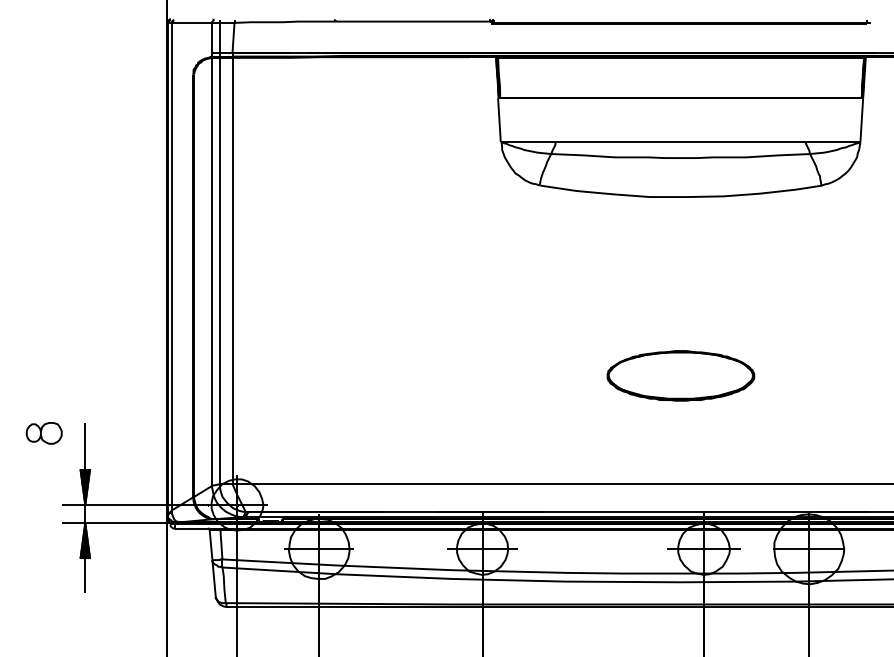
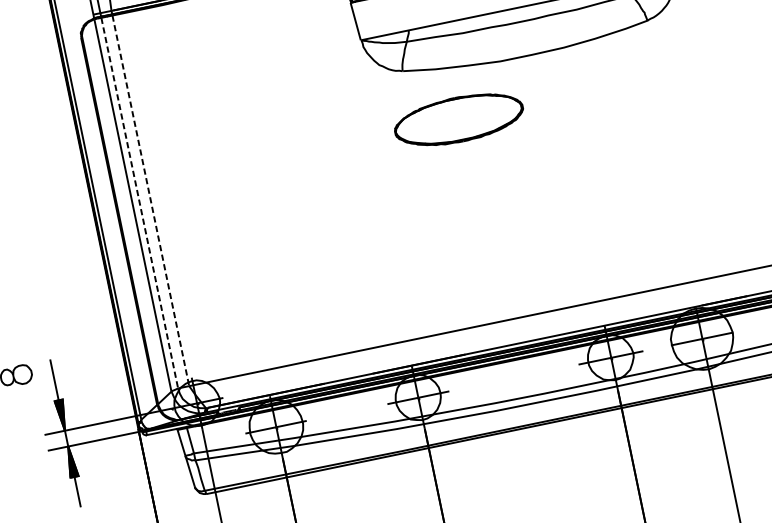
line: (219, 271) -> (139, 203), solid -> dashed
line: (232, 271) -> (150, 201), solid -> dashed
part: (680, 375) -> (458, 119), moved

